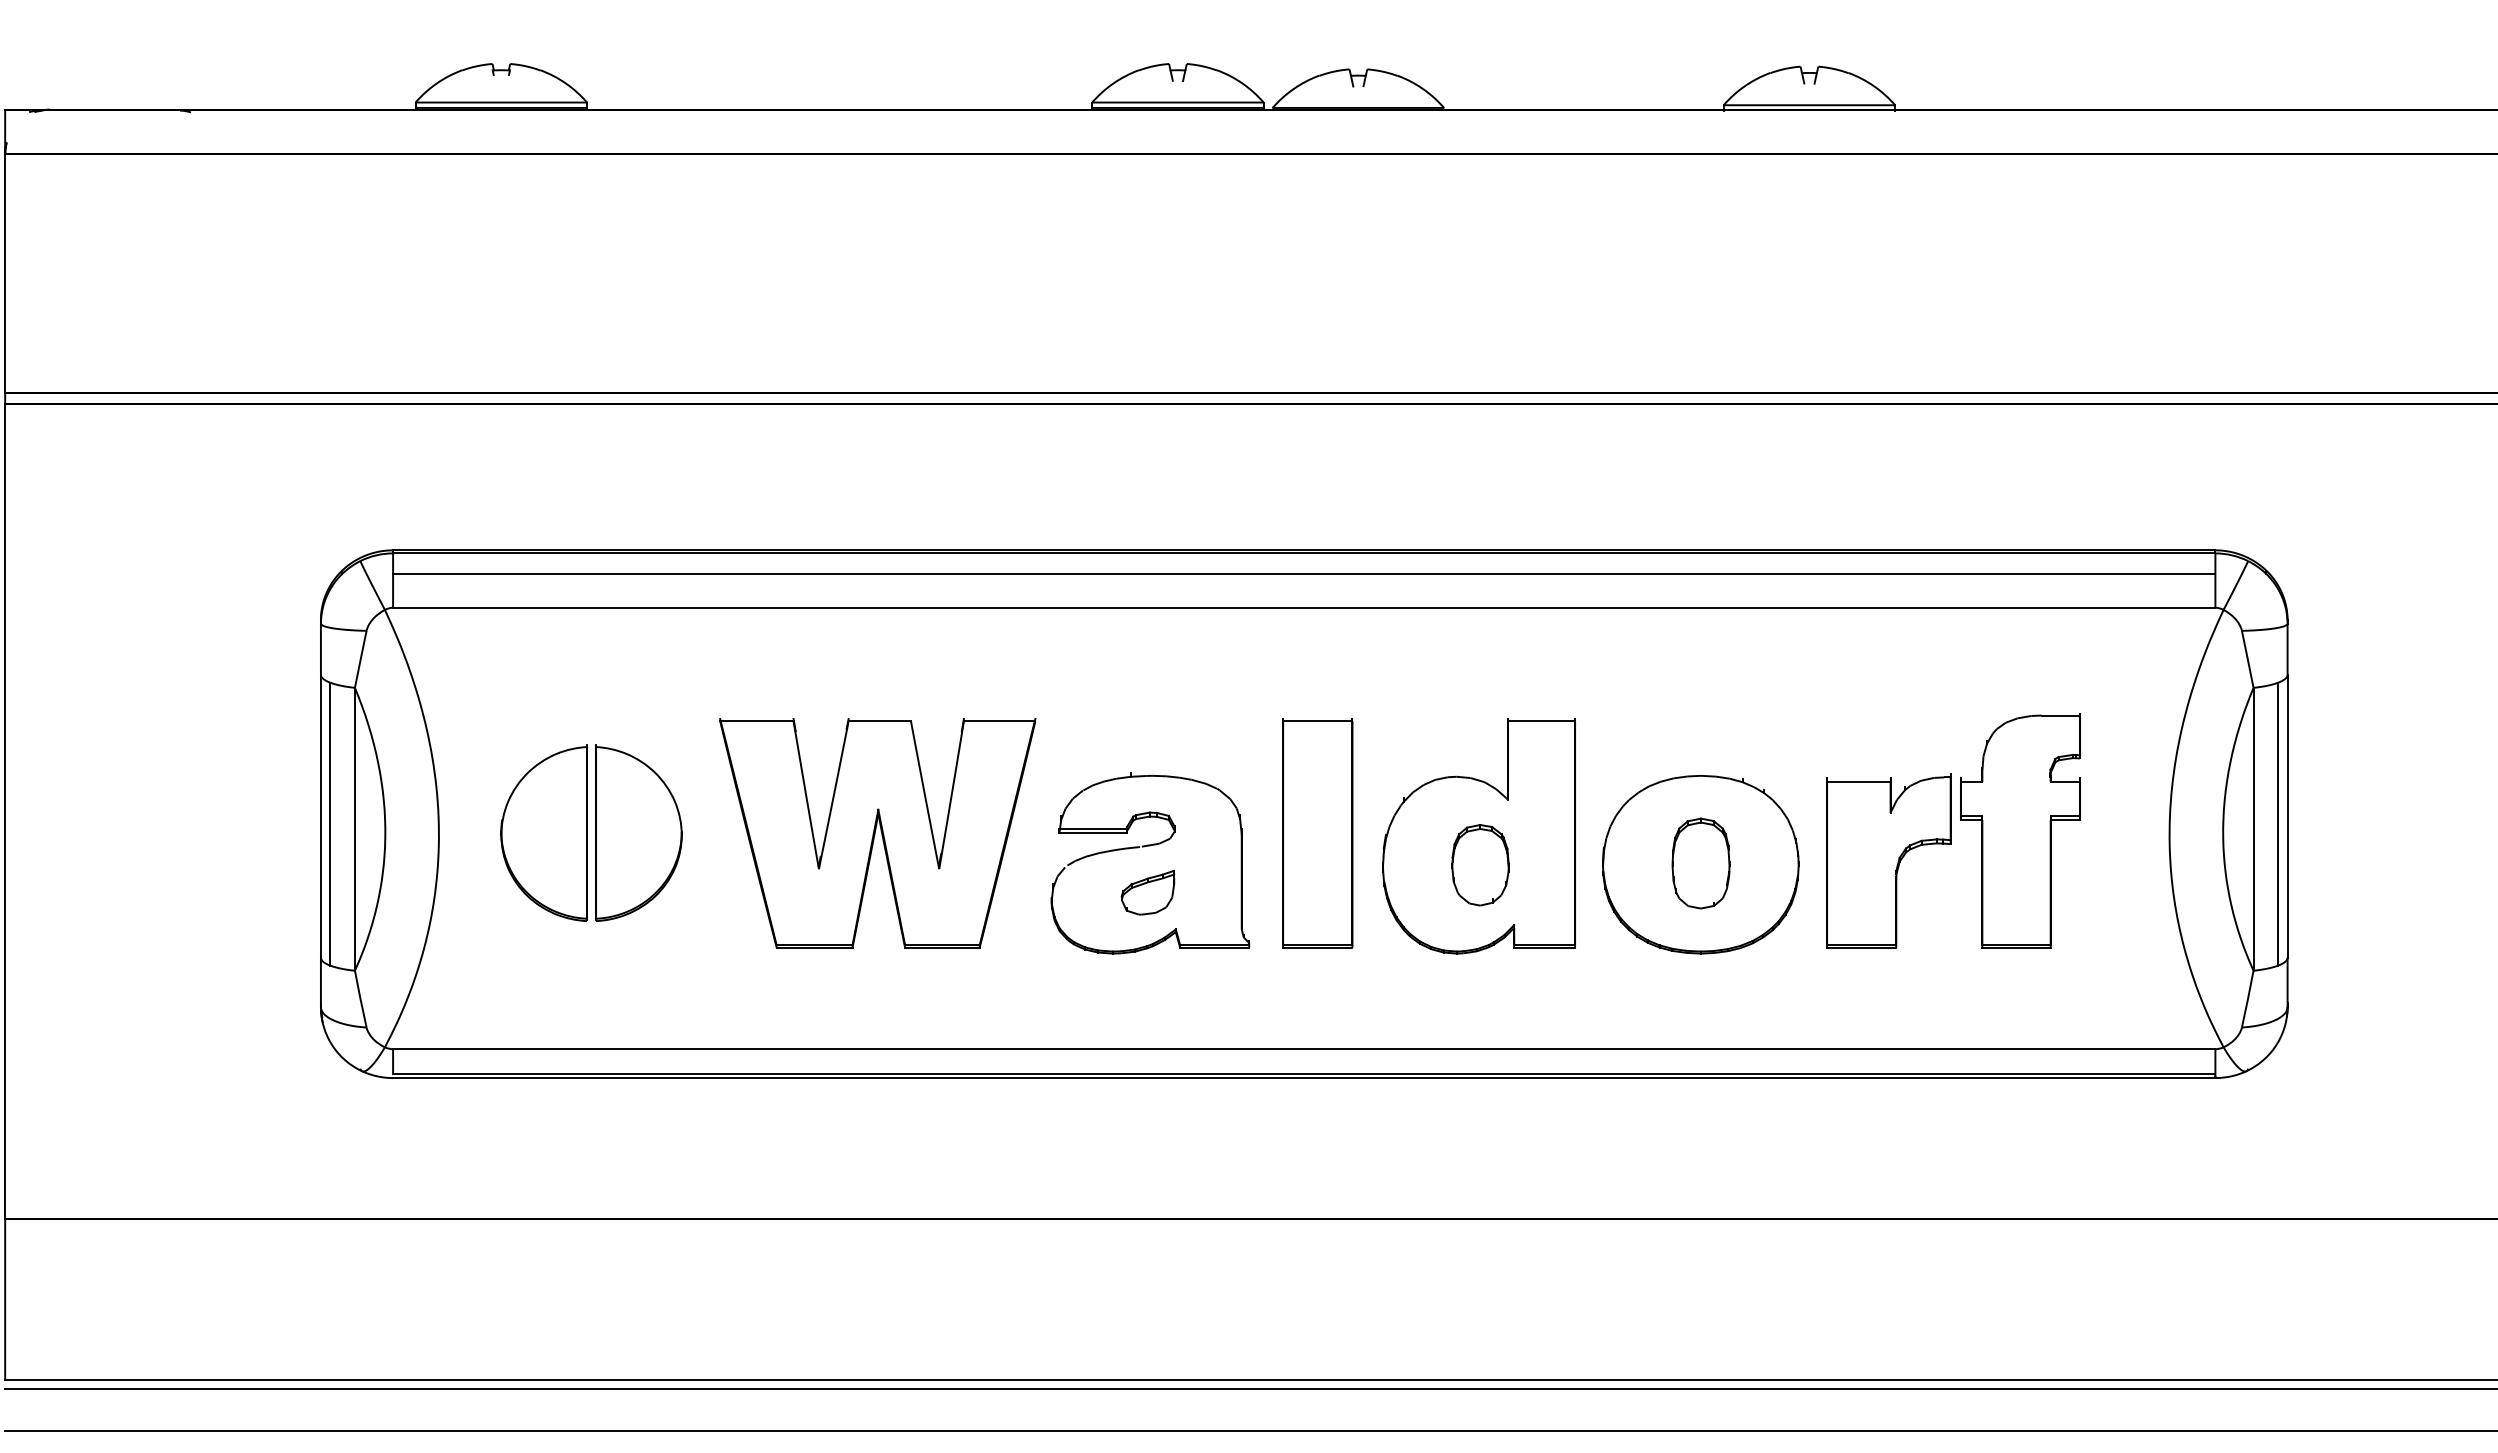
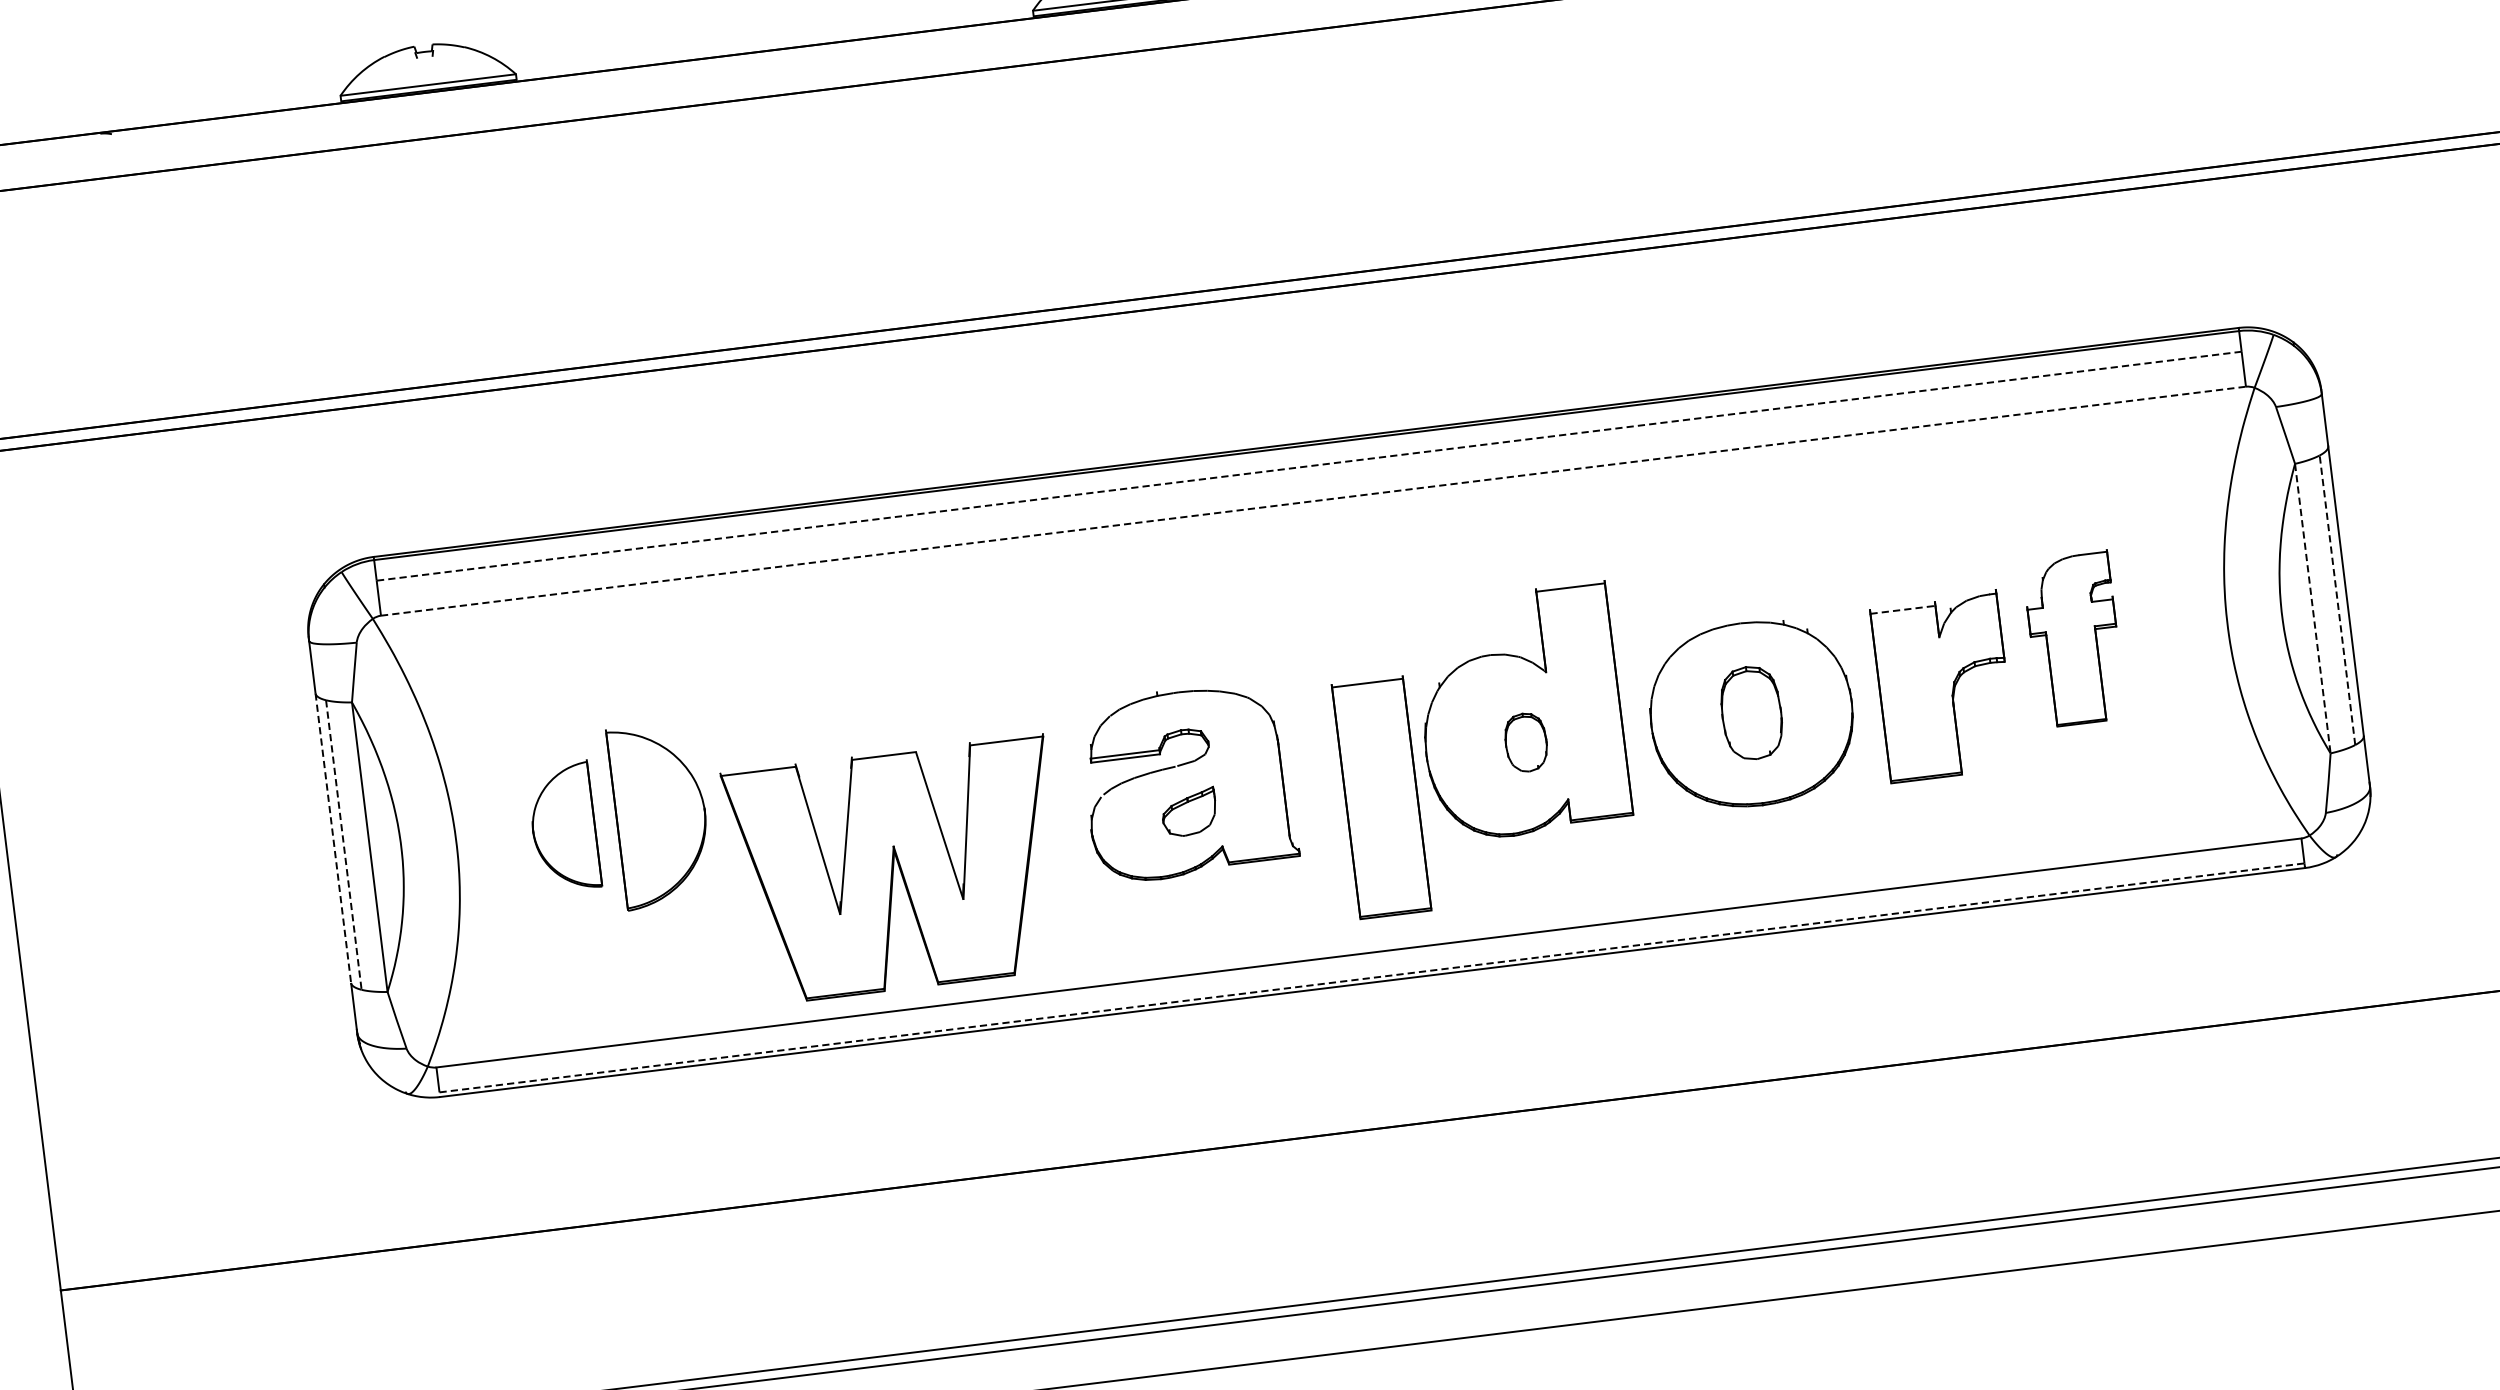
line: (1303, 573) -> (1308, 466), solid -> dashed
line: (1304, 607) -> (1313, 500), solid -> dashed
line: (1858, 782) -> (1902, 610), solid -> dashed
line: (320, 816) -> (332, 838), solid -> dashed
line: (2278, 823) -> (2337, 599), solid -> dashed
line: (330, 824) -> (344, 845), solid -> dashed
line: (2253, 829) -> (2312, 608), solid -> dashed
part: (2020, 830) -> (2074, 639), size x0.7
part: (543, 832) -> (563, 826), size x0.7
part: (877, 833) -> (895, 871), moved
part: (1317, 833) -> (1381, 798), moved
part: (1480, 865) -> (1526, 742), size x0.7
line: (1304, 1073) -> (1372, 977), solid -> dashed

